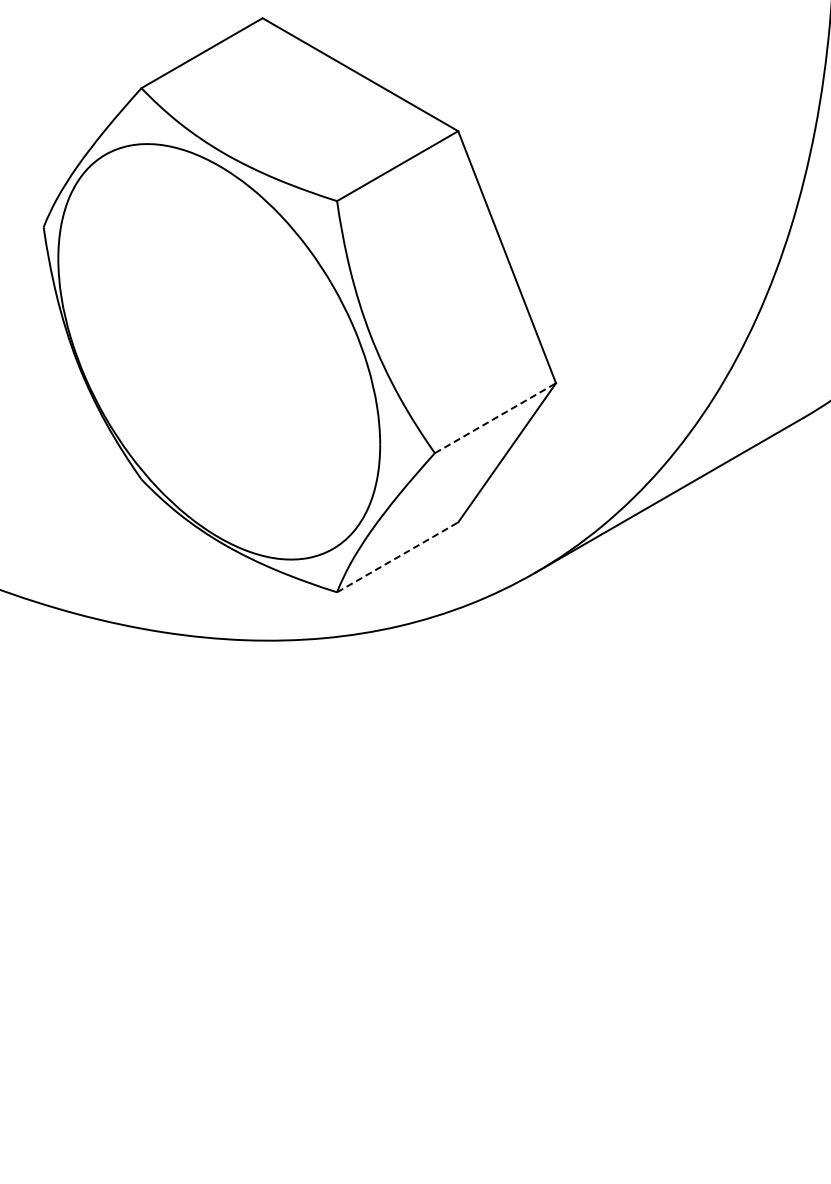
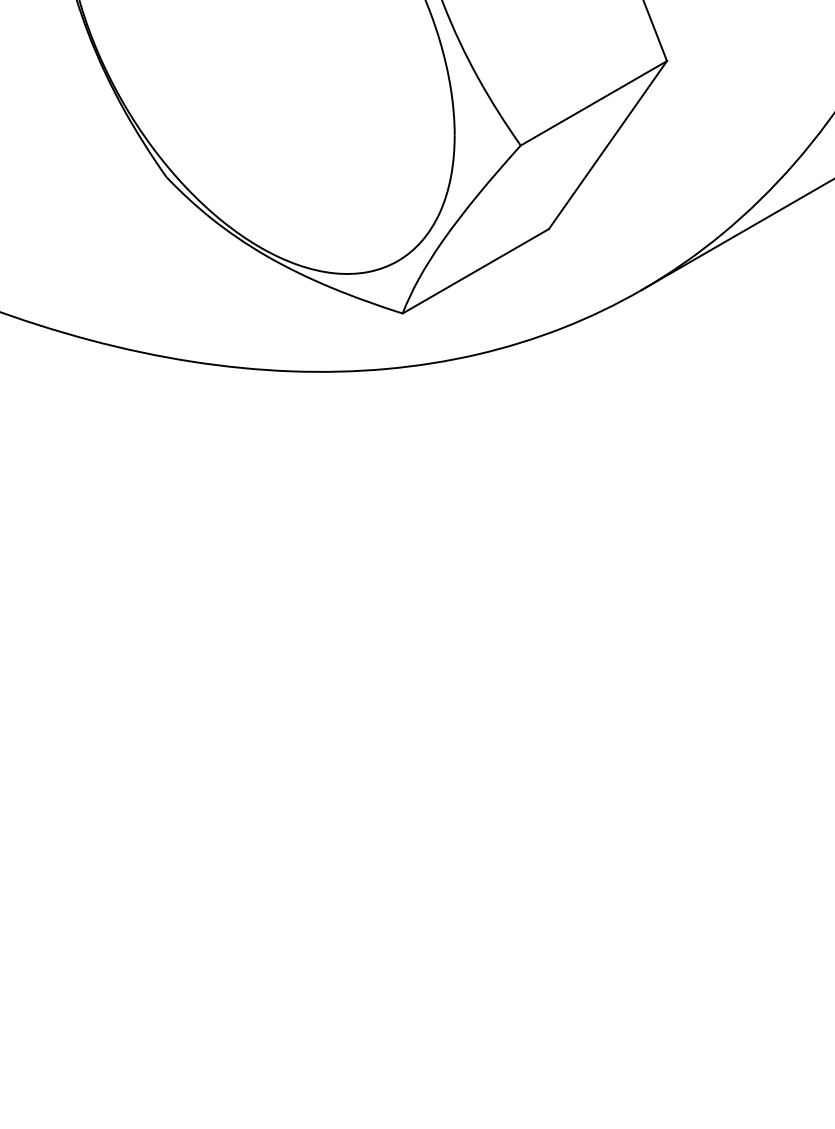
line: (495, 418) -> (593, 103), dashed -> solid
line: (397, 557) -> (475, 271), dashed -> solid

